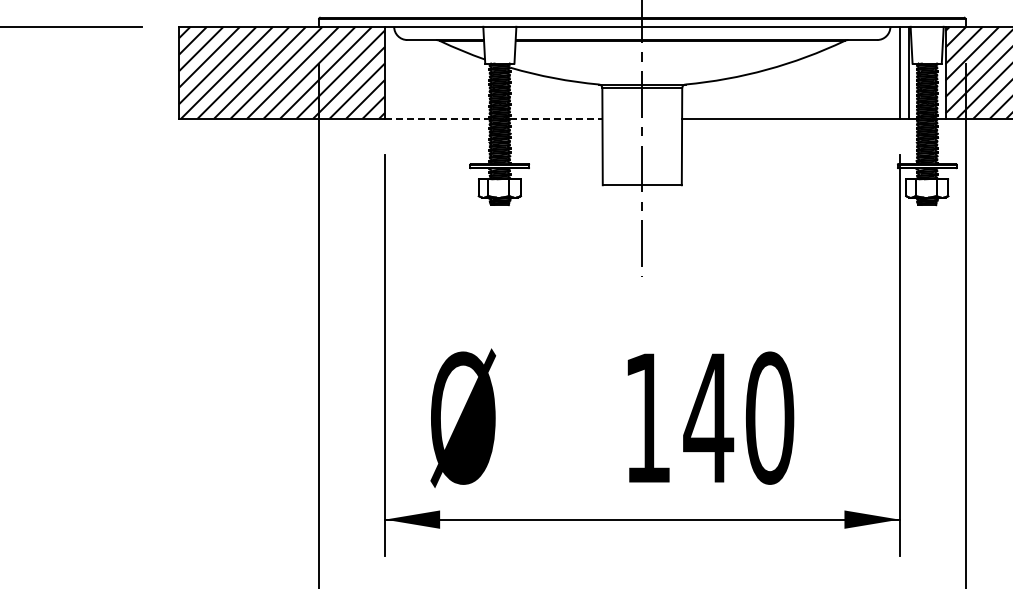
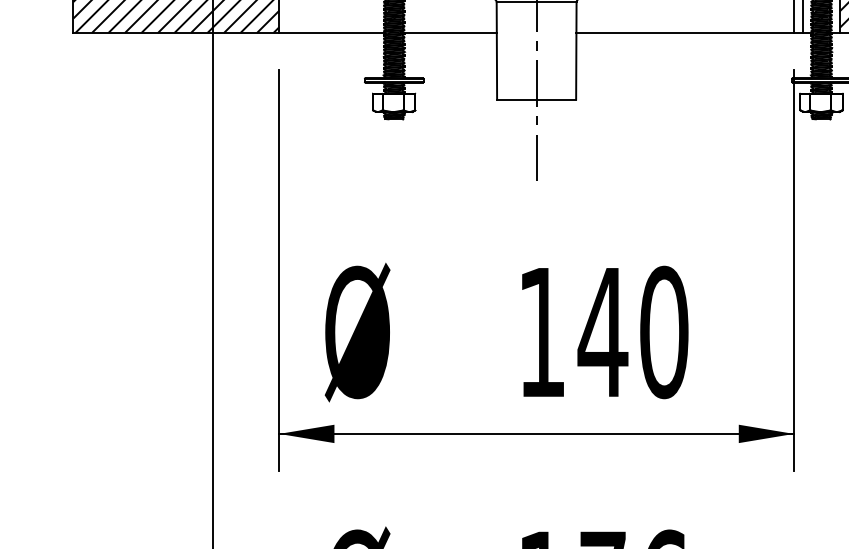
line: (437, 118) -> (331, 32), dashed -> solid
line: (556, 118) -> (450, 32), dashed -> solid

